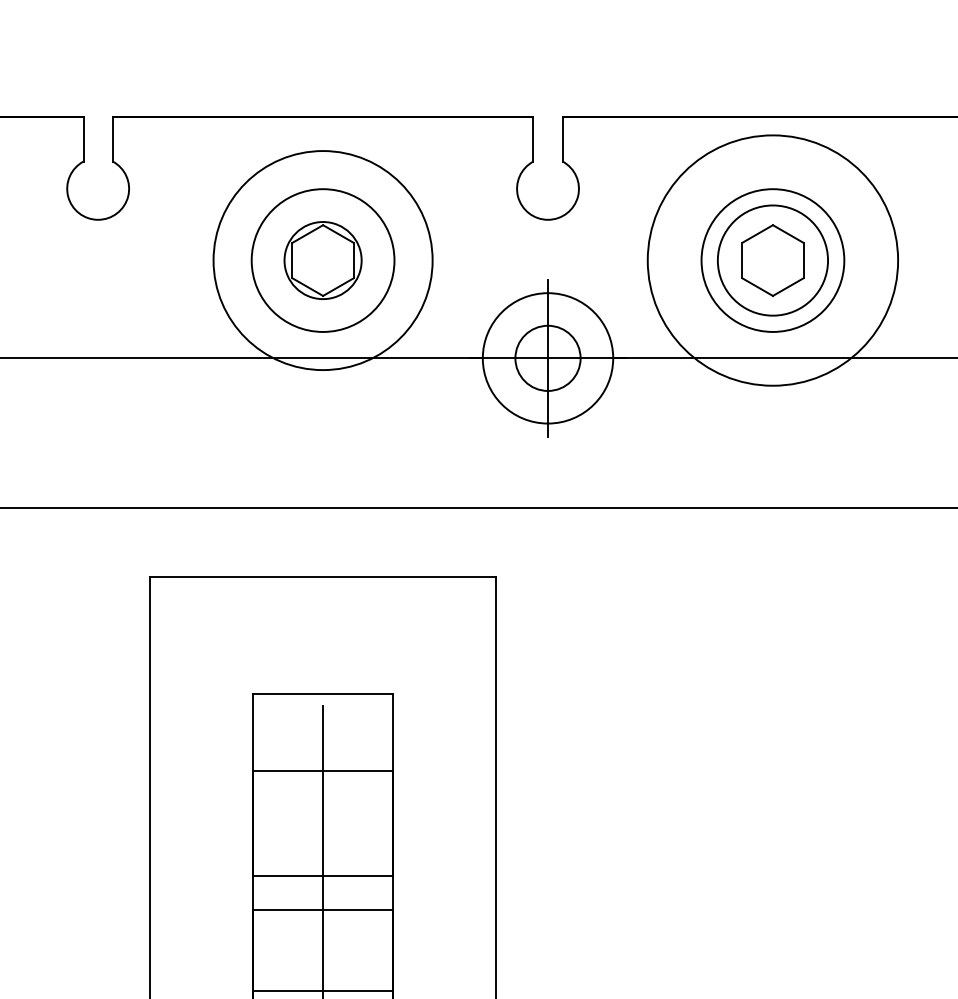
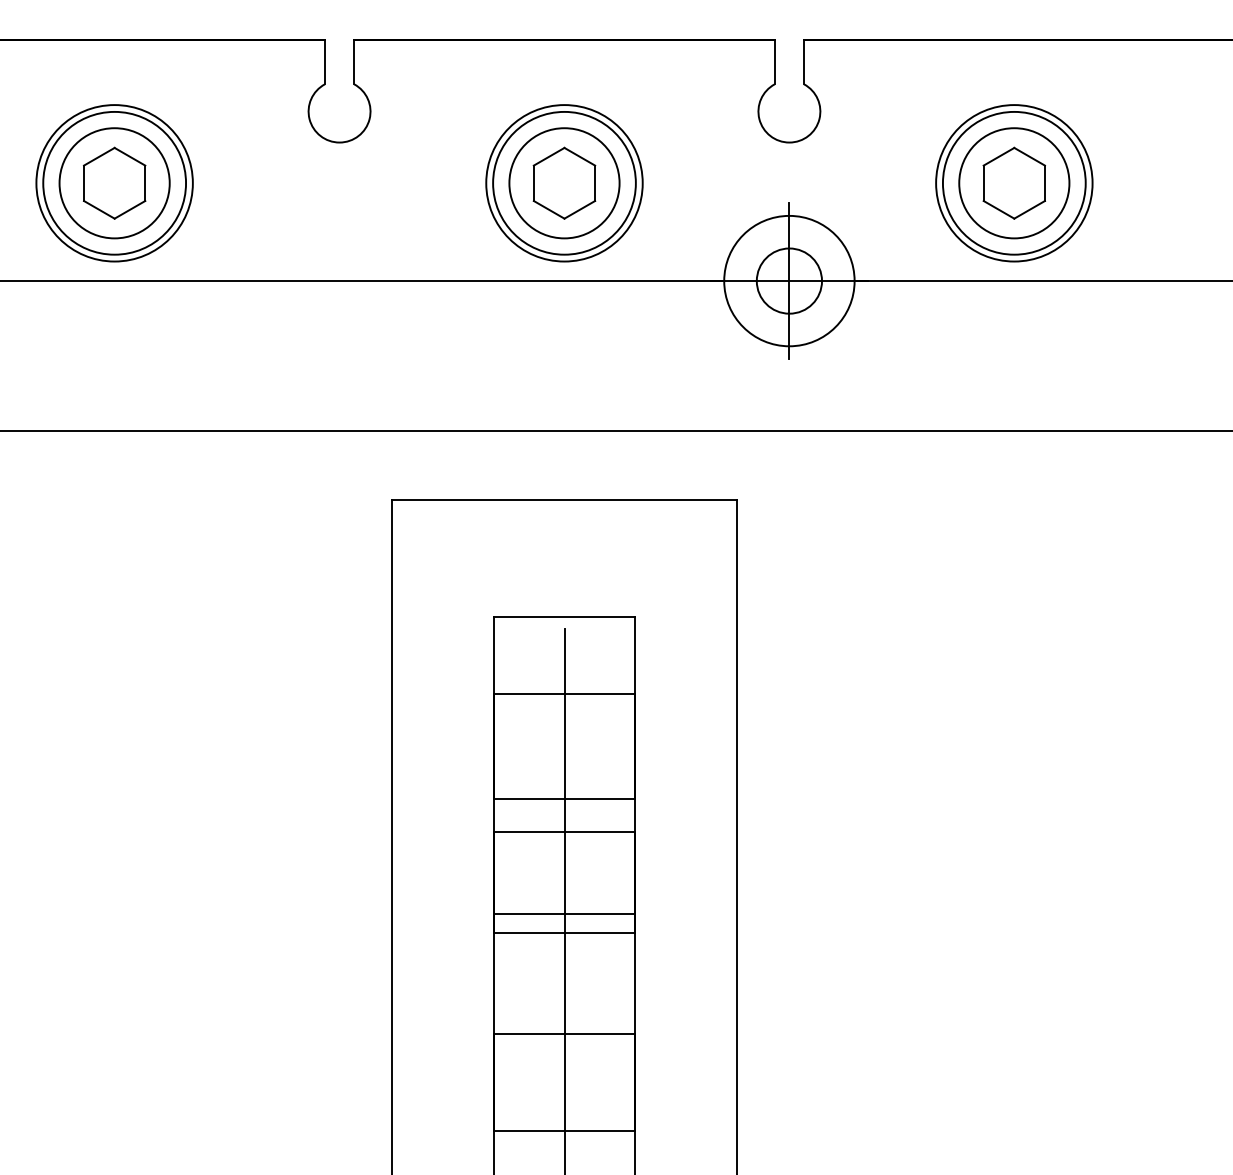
circle: (323, 260) -> (564, 183), size x0.71
circle: (323, 260) -> (564, 183), size x1.43
circle: (773, 260) -> (1014, 183), size x0.62

